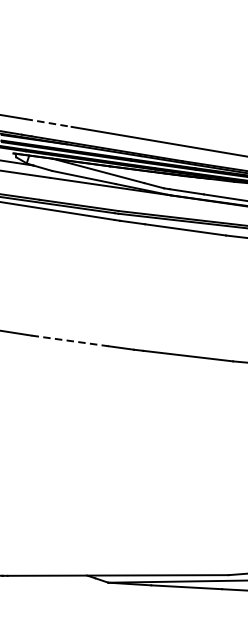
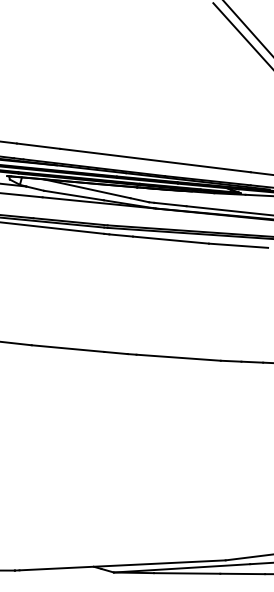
line: (48, 123) -> (38, 146), dashed -> solid
line: (70, 340) -> (68, 348), dashed -> solid

